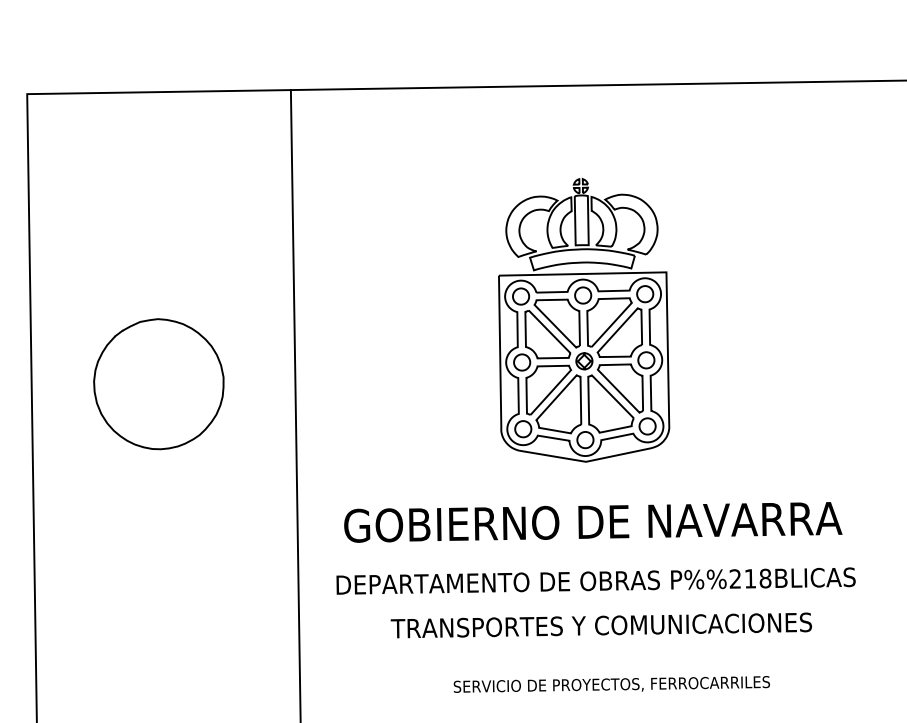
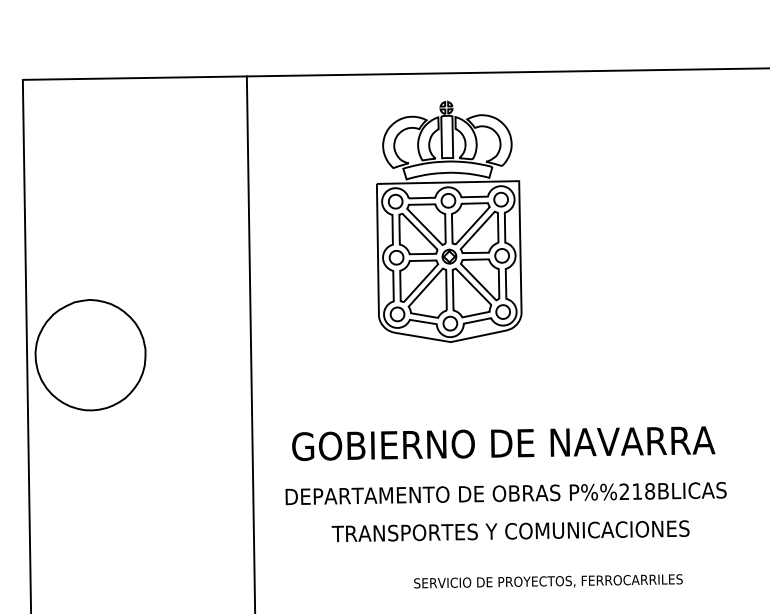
part: (584, 320) -> (449, 222), moved
part: (158, 384) -> (90, 355), moved
text: (611, 684) -> (548, 581), moved

